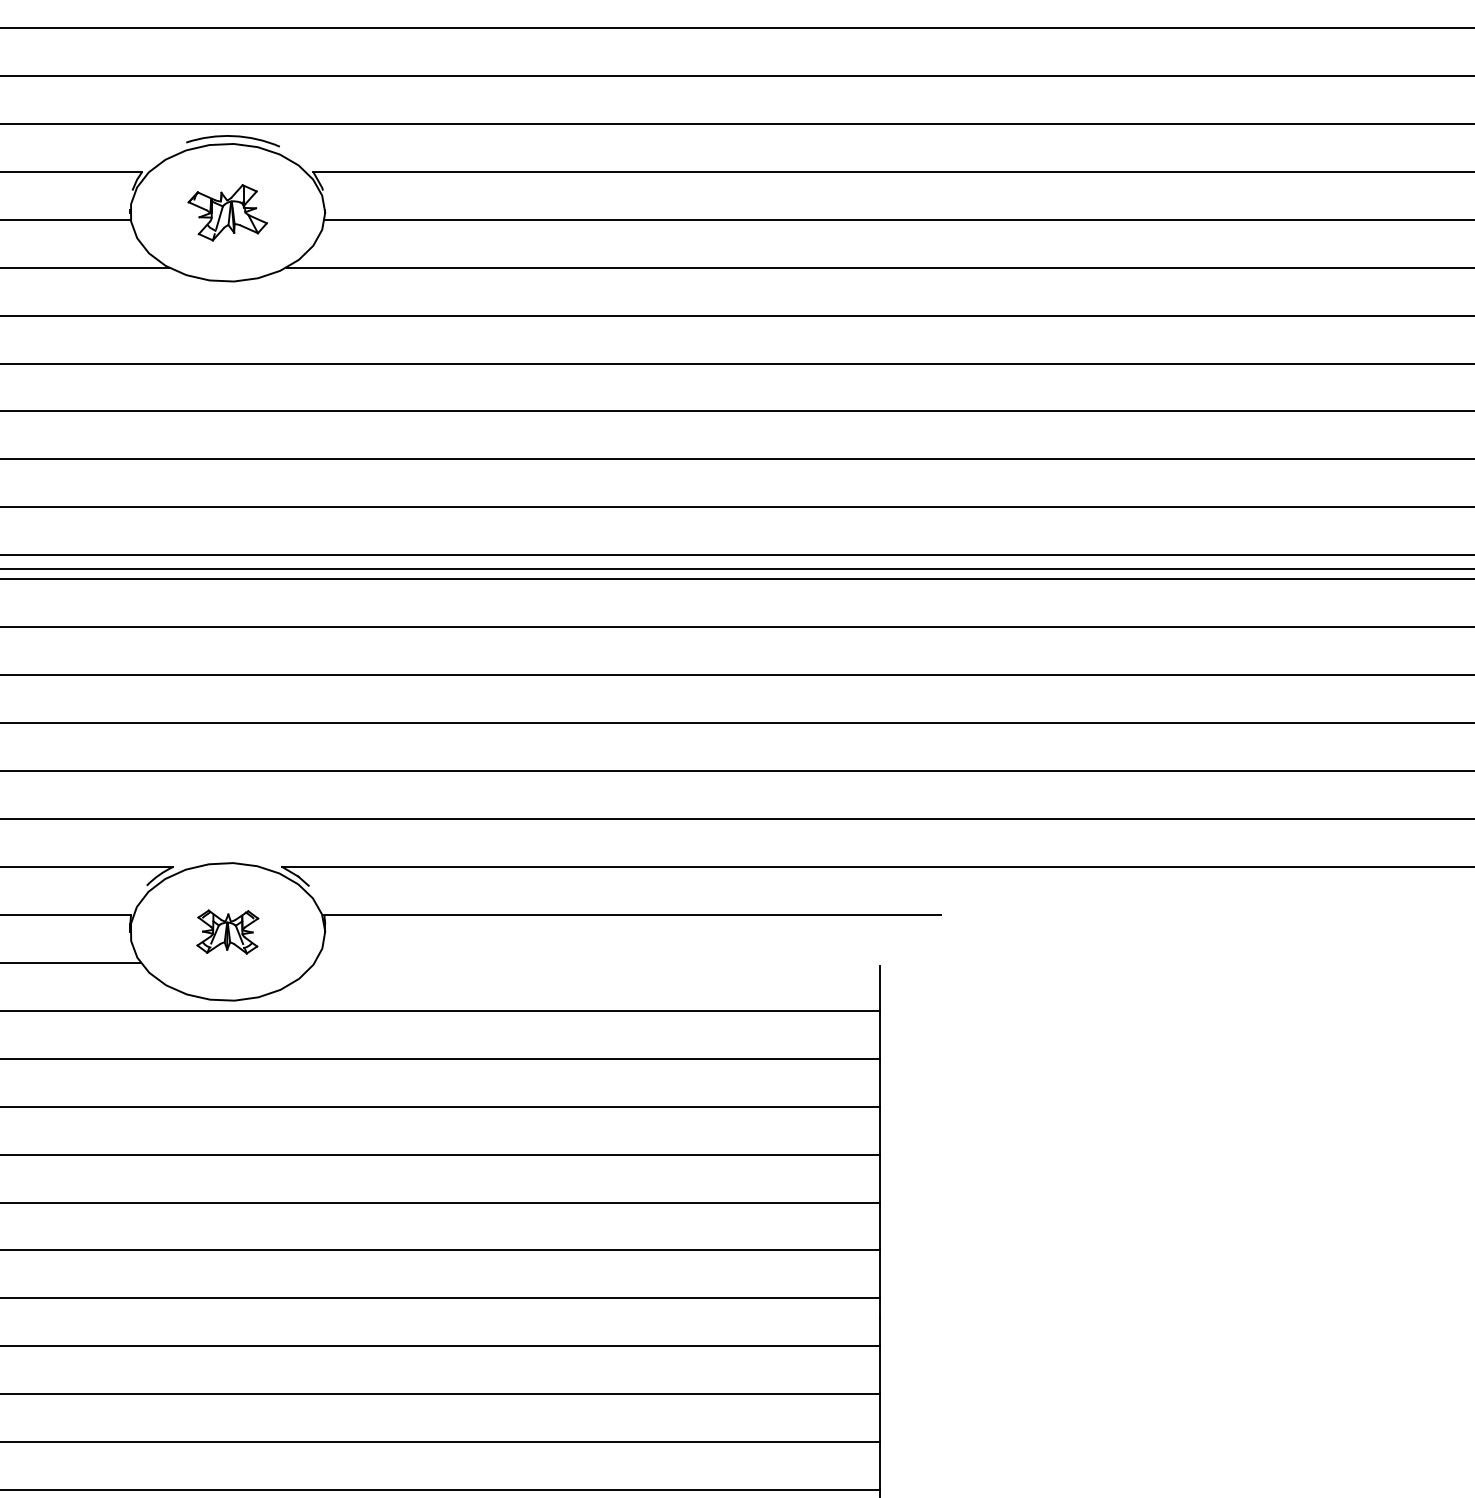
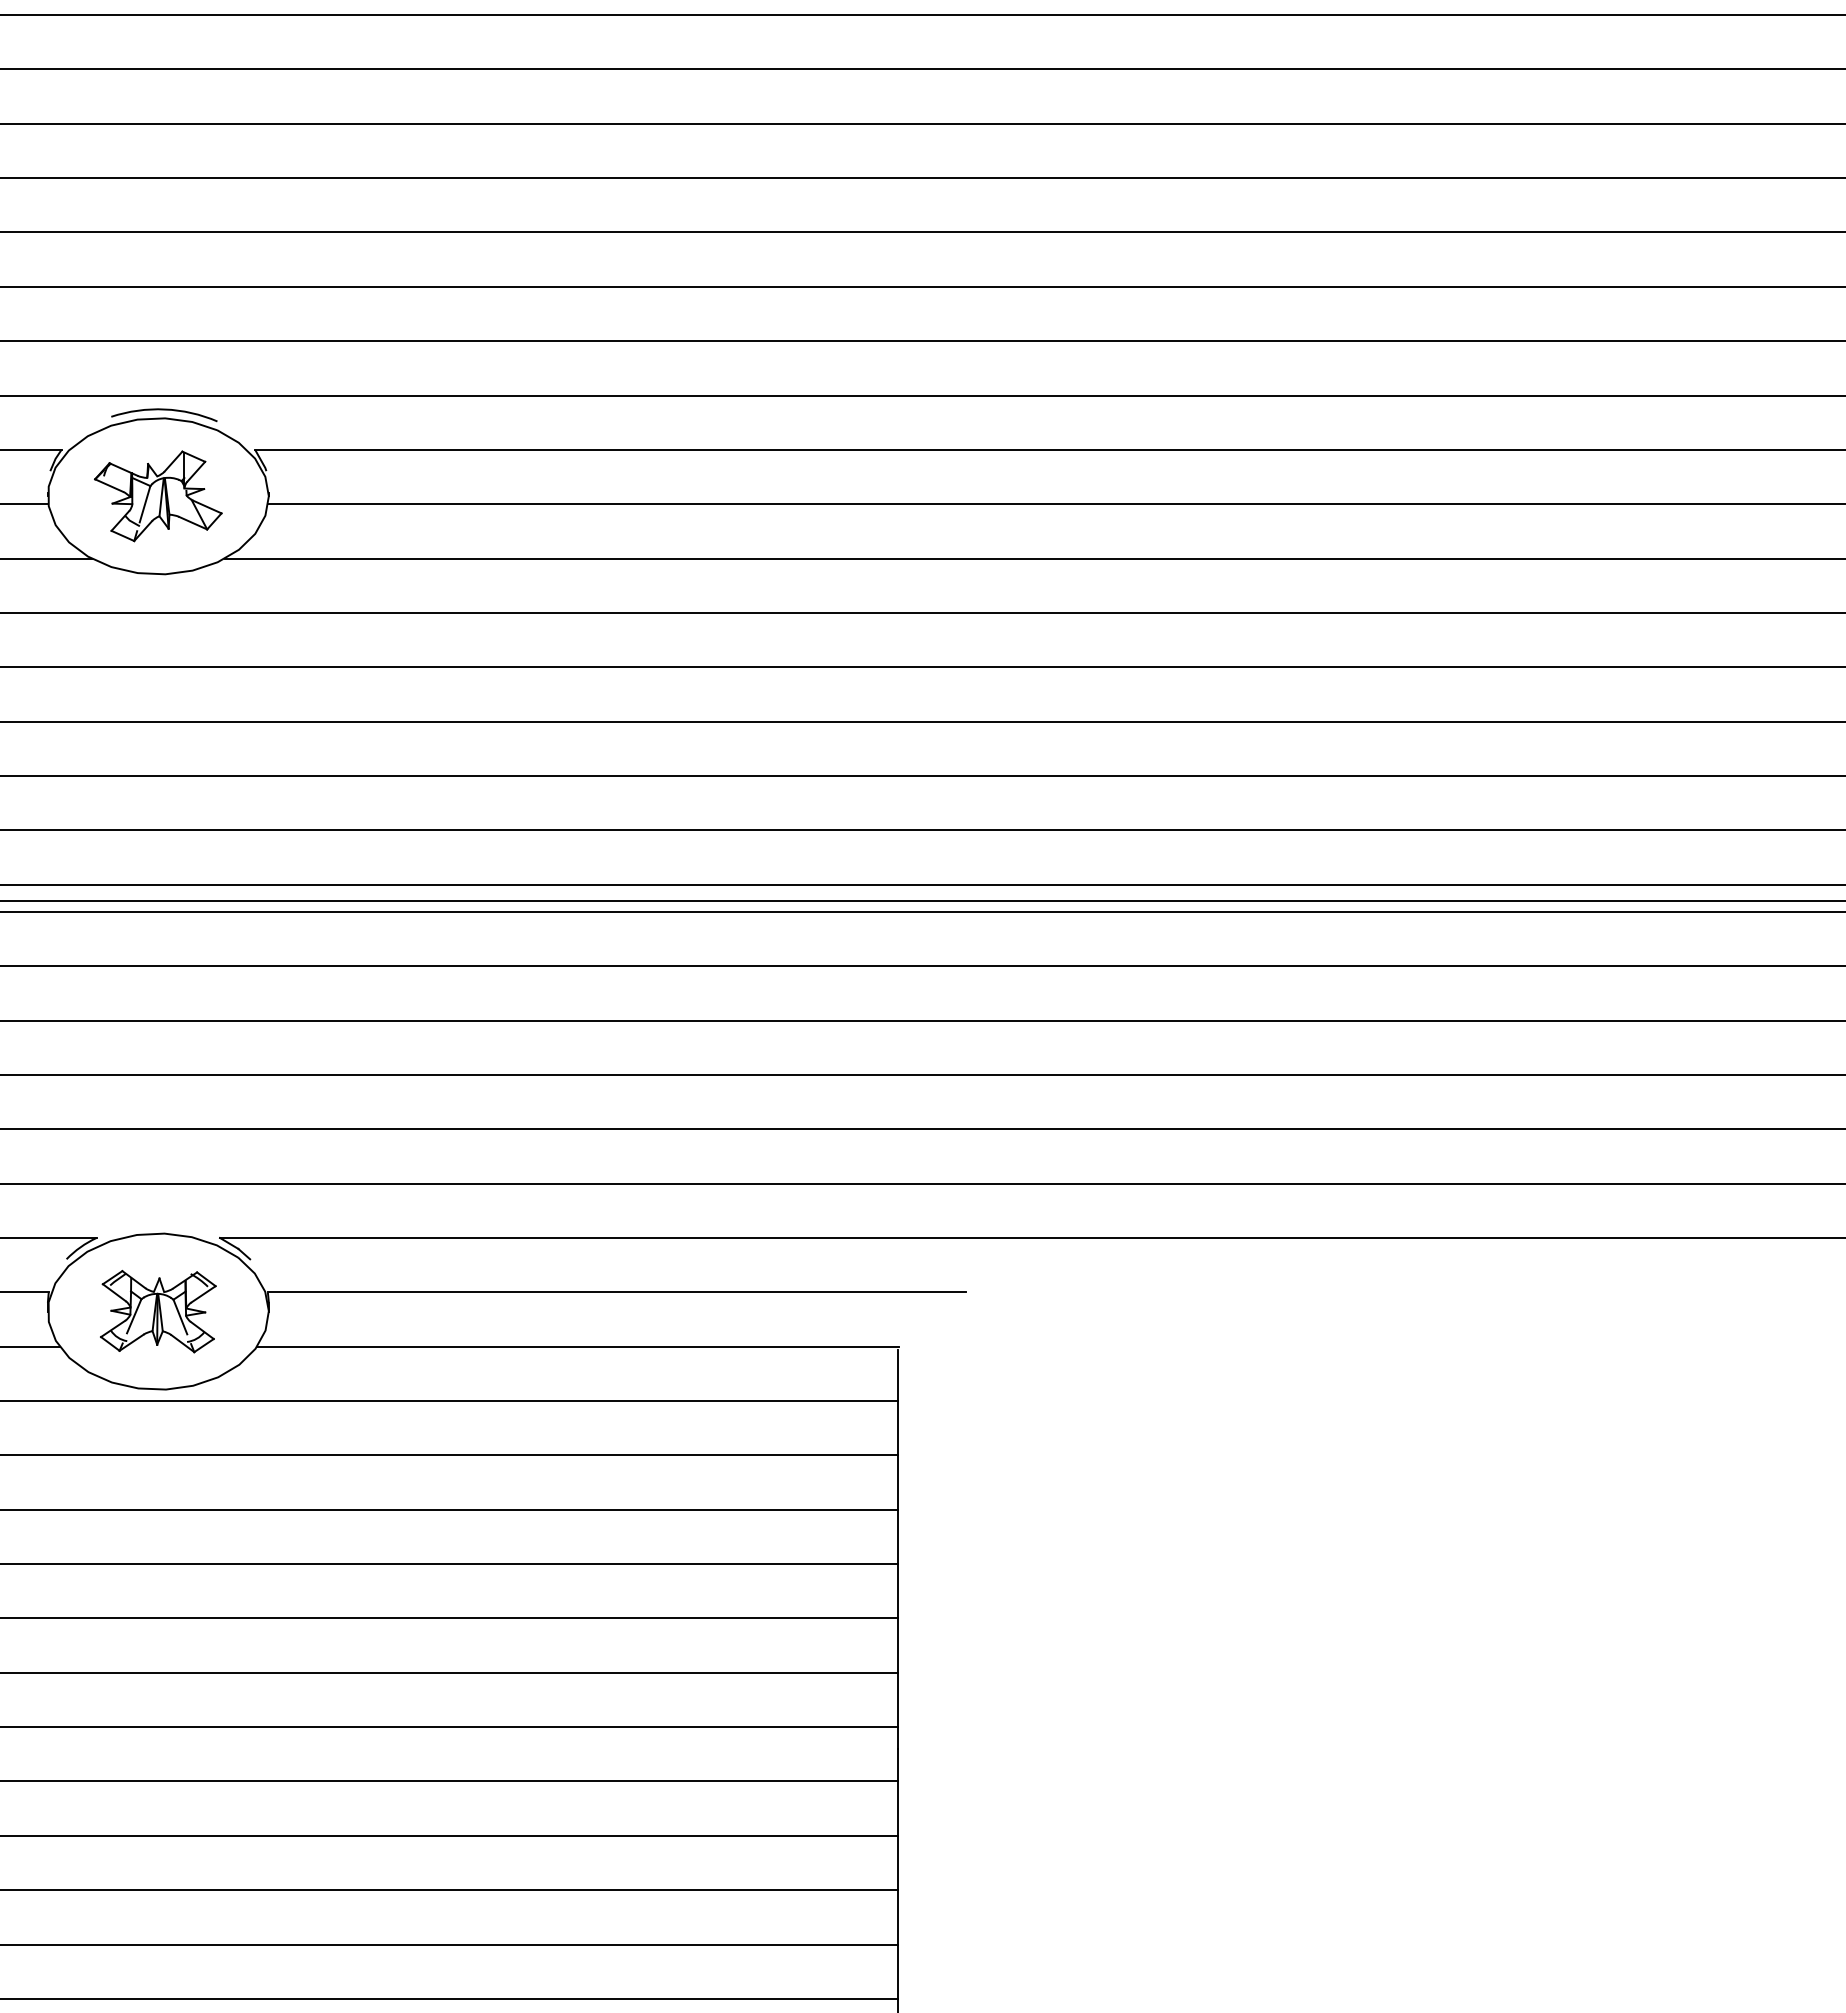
part: (227, 212) -> (158, 496), size x1.43
part: (227, 931) -> (158, 1311), size x1.67
line: (598, 962) -> (578, 1346), added

